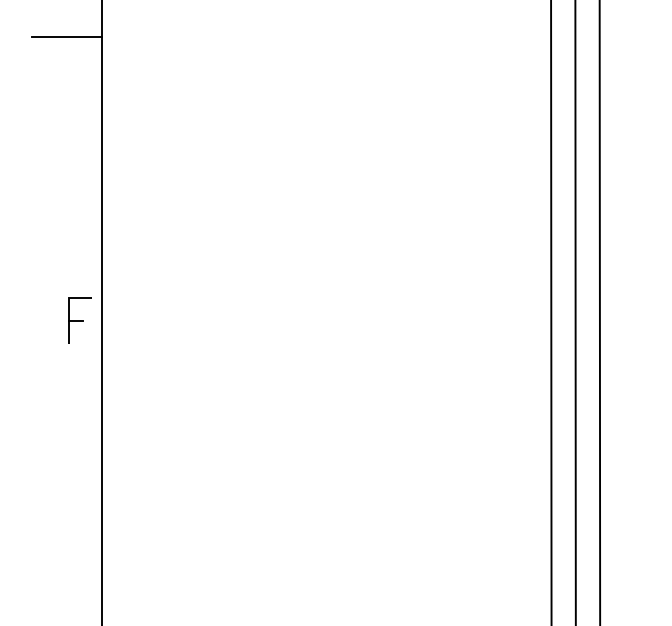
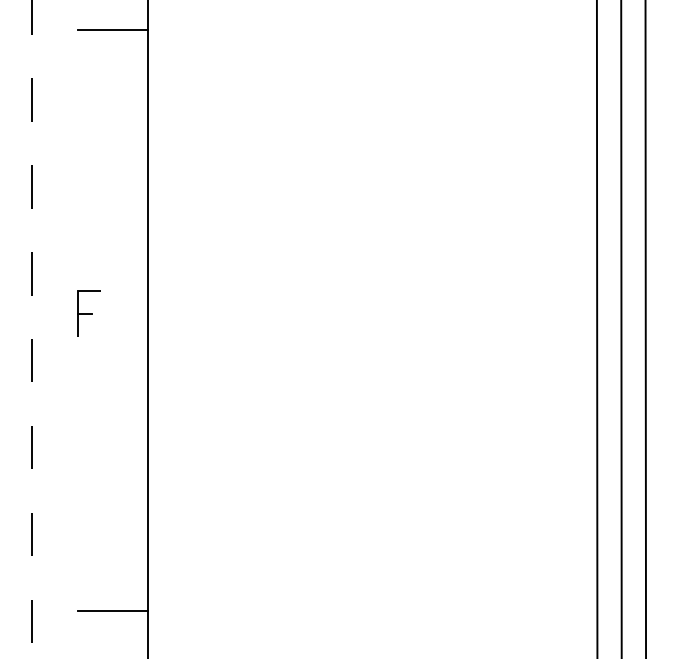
part: (79, 320) -> (88, 313), moved
line: (67, 617) -> (113, 610), added

